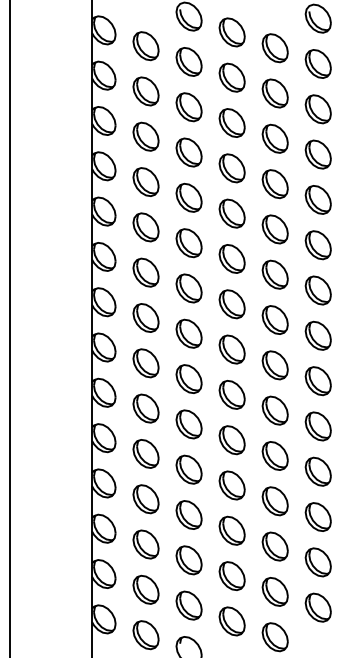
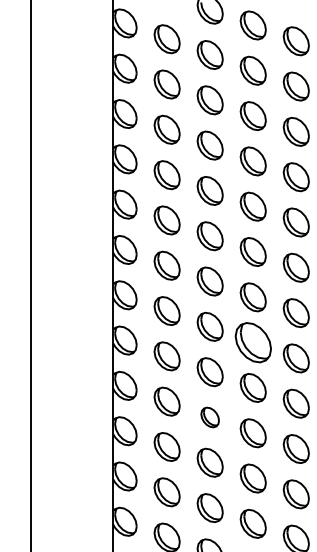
part: (231, 349) -> (252, 342), size x1.4
part: (188, 424) -> (209, 417), size x0.7

